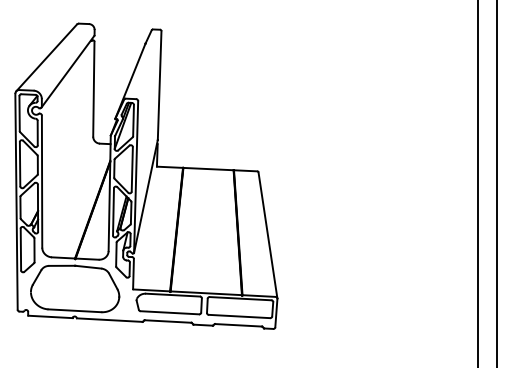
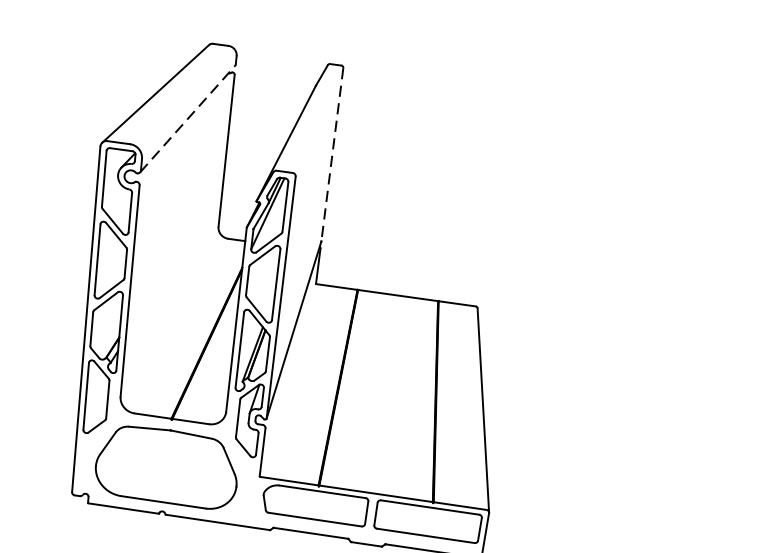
line: (68, 71) -> (188, 118), solid -> dashed
line: (159, 86) -> (331, 156), solid -> dashed

